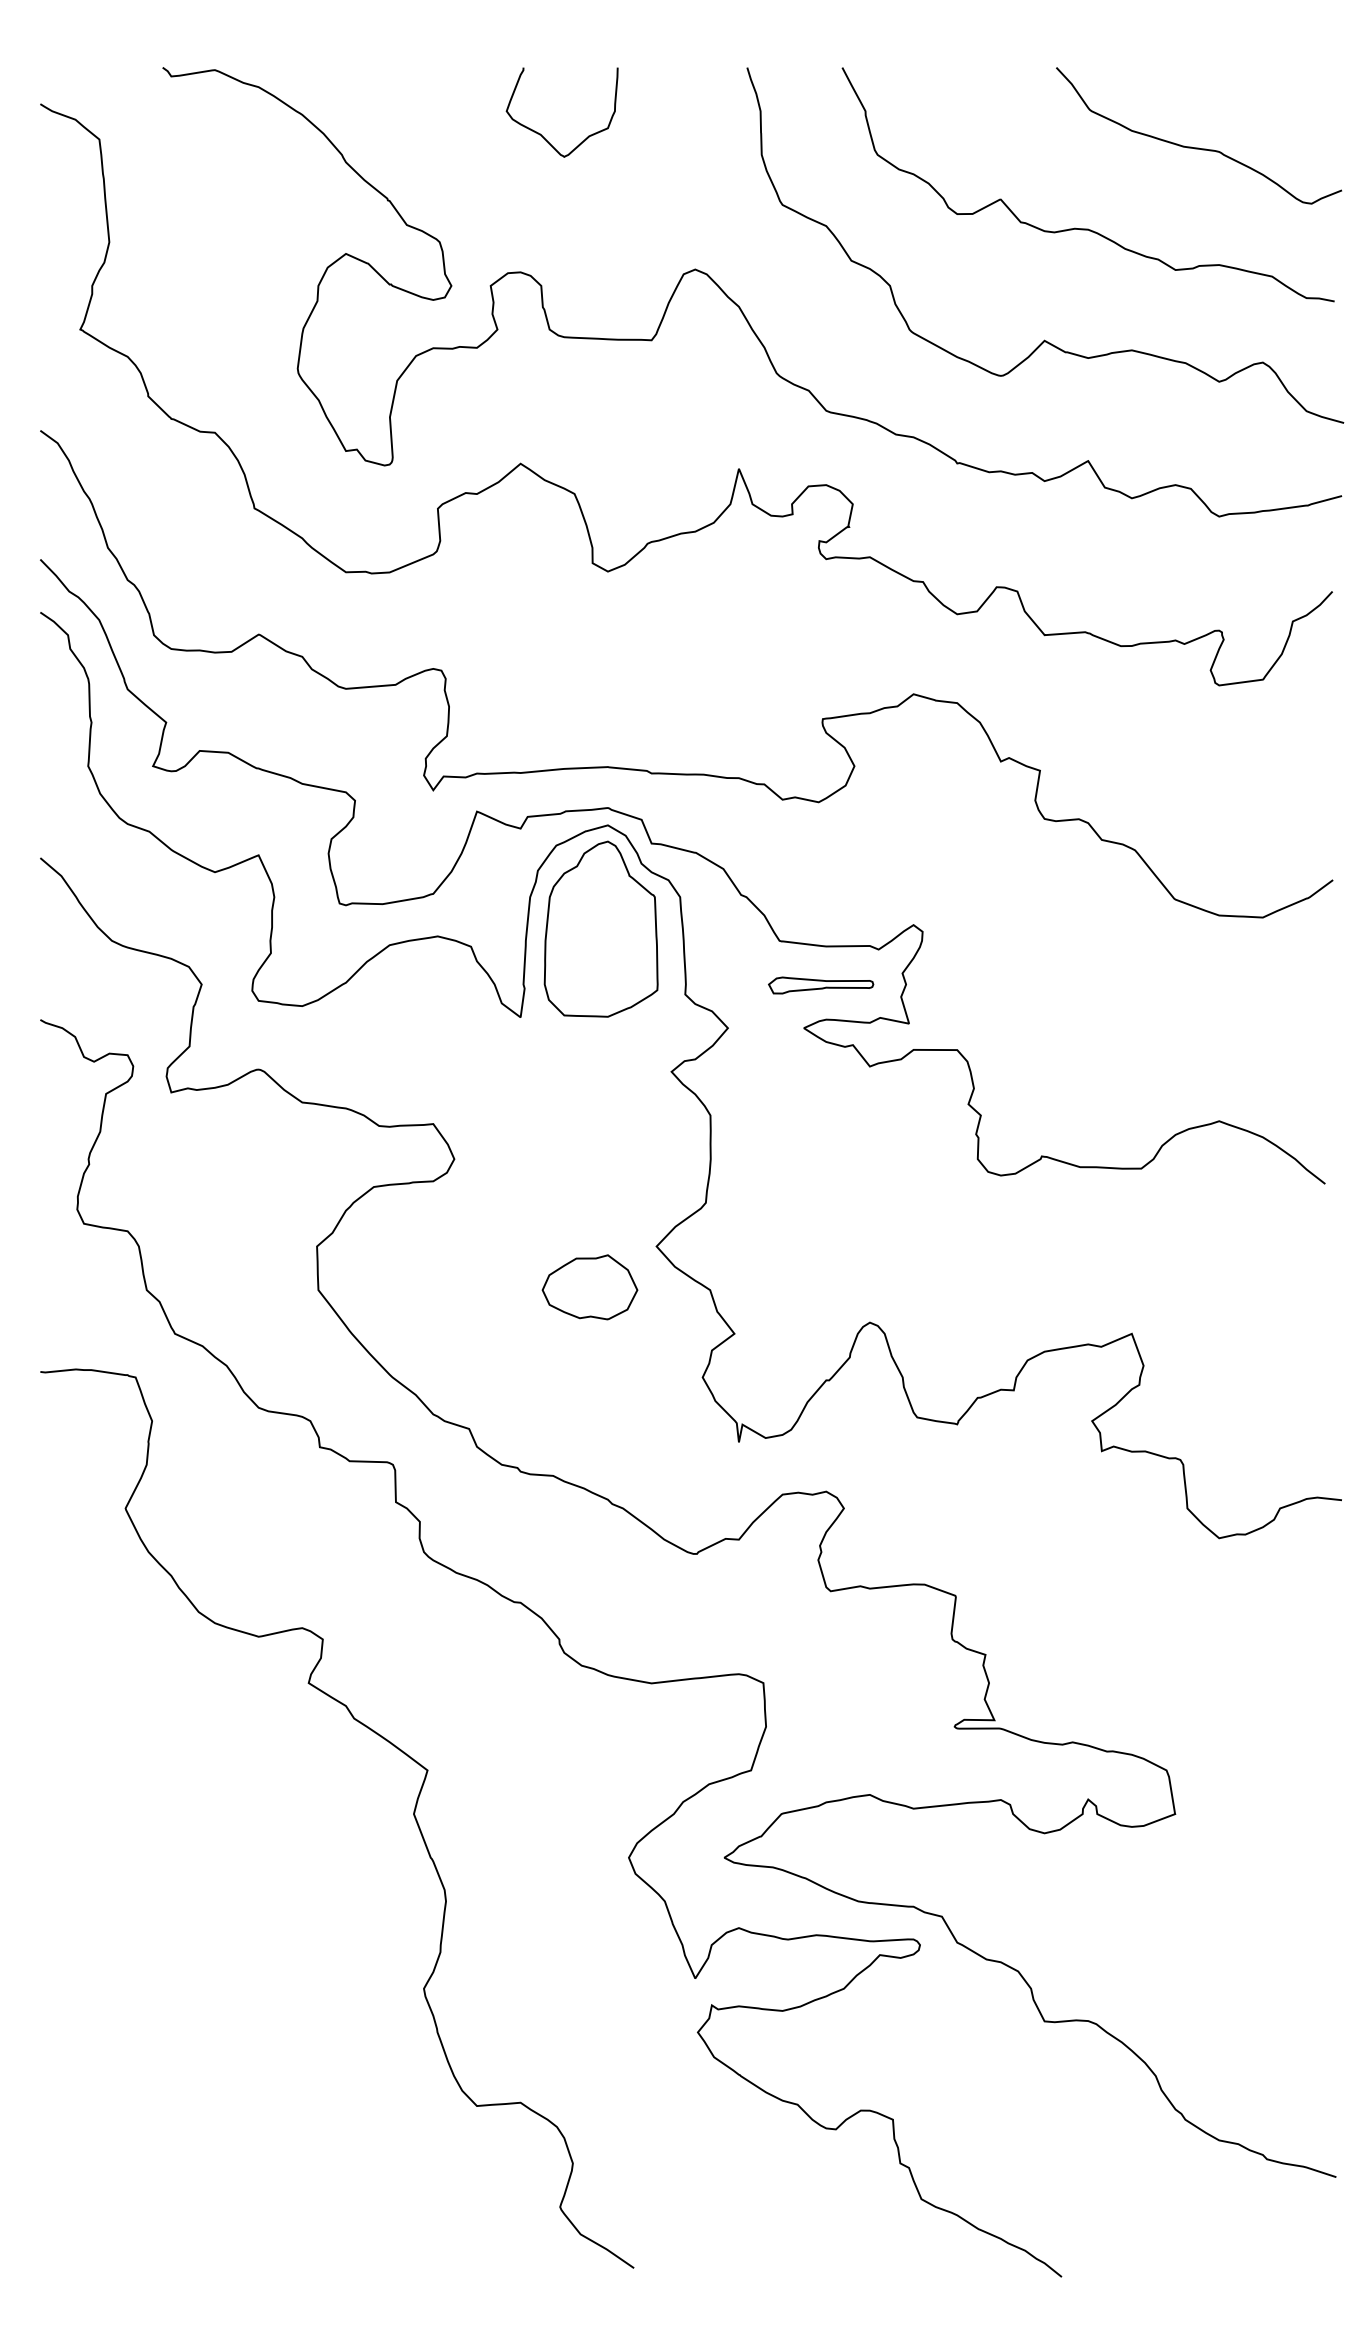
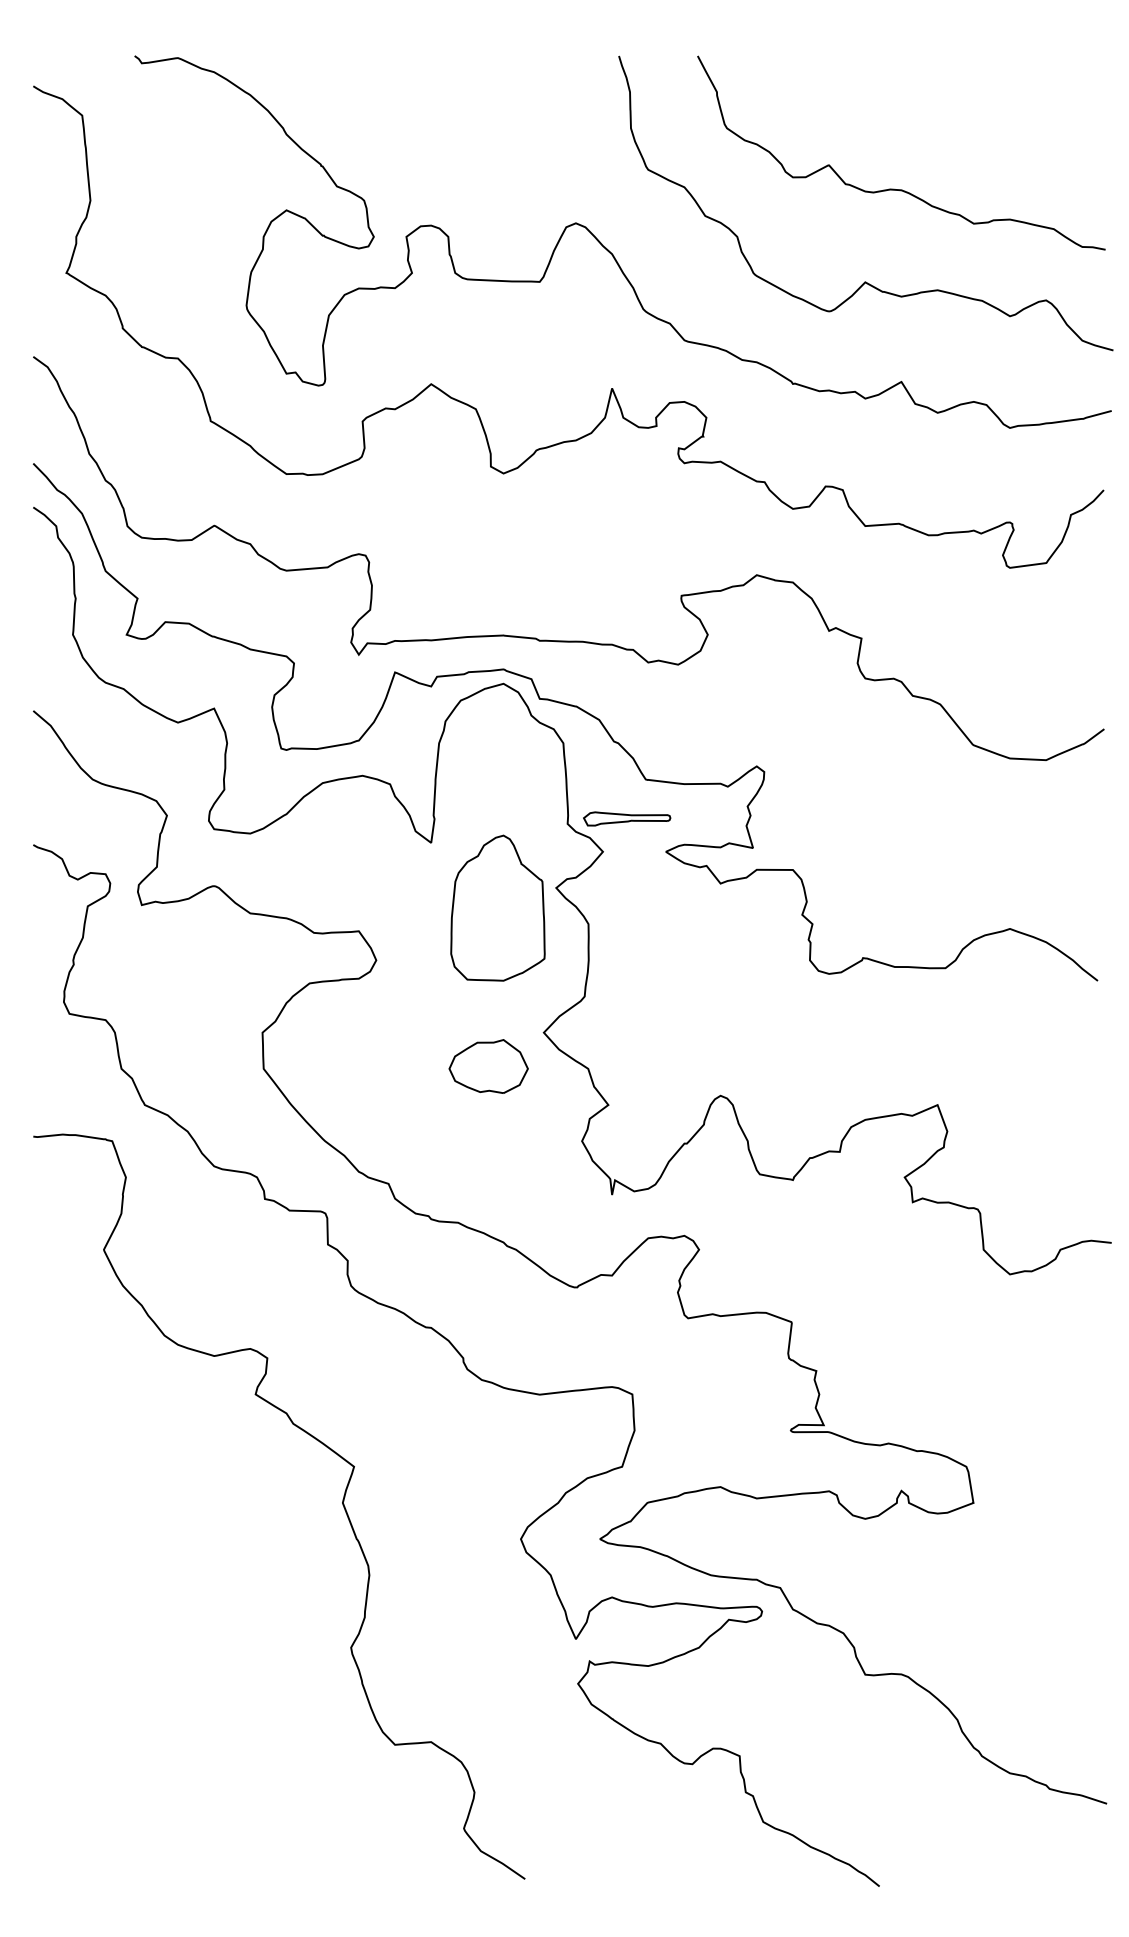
curve: (540, 133) -> (447, 110), removed
curve: (1199, 147) -> (993, 122), removed
part: (600, 928) -> (497, 907), moved
part: (821, 985) -> (627, 818), moved

